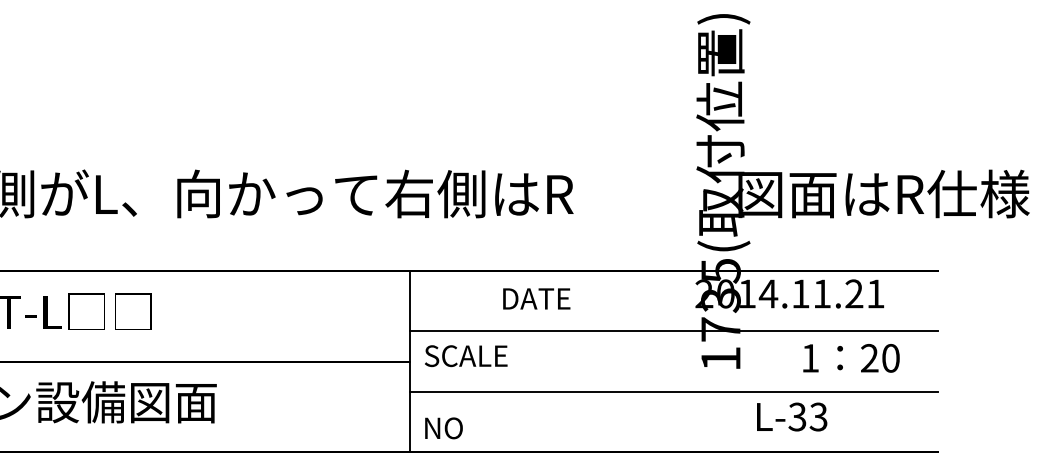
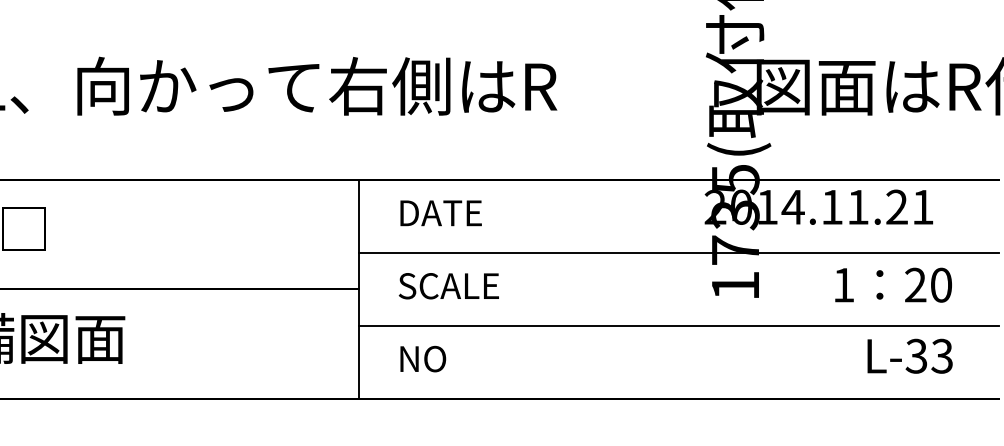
text: (536, 298) -> (440, 212), moved
text: (466, 356) -> (449, 286), moved
text: (792, 416) -> (910, 355), moved
text: (443, 428) -> (422, 359), moved

